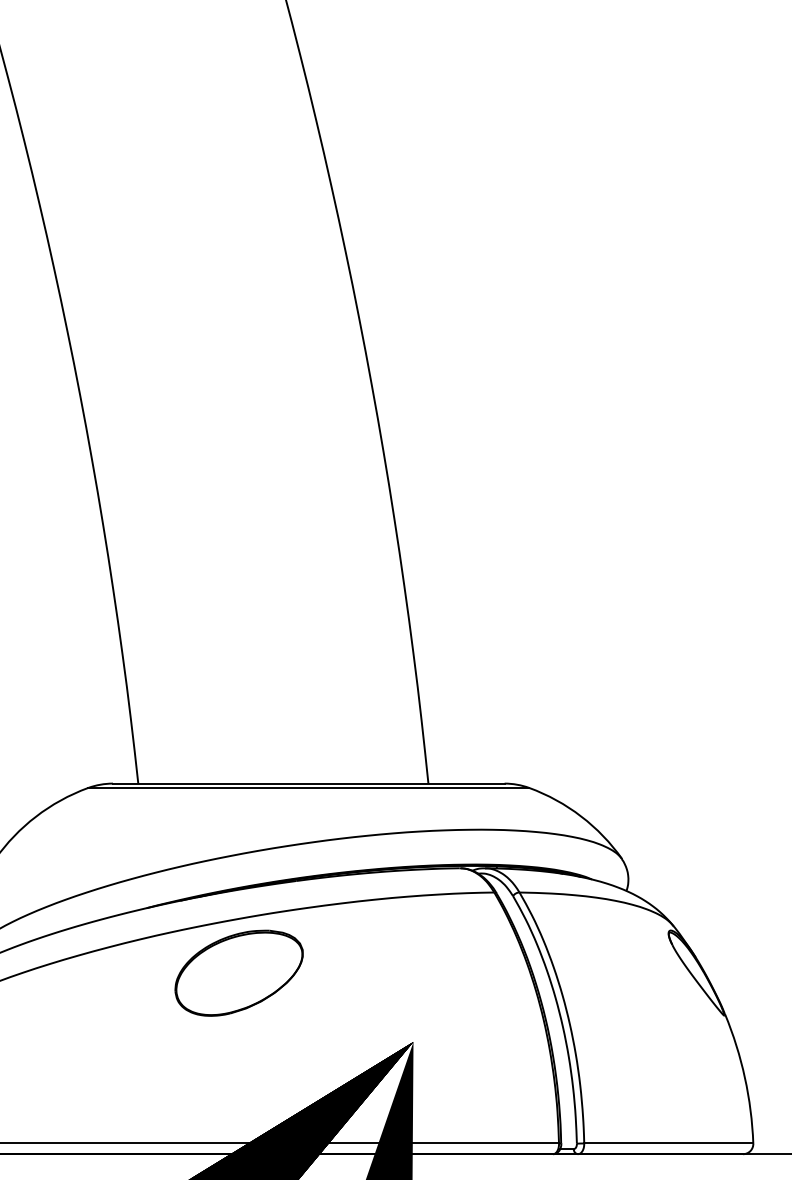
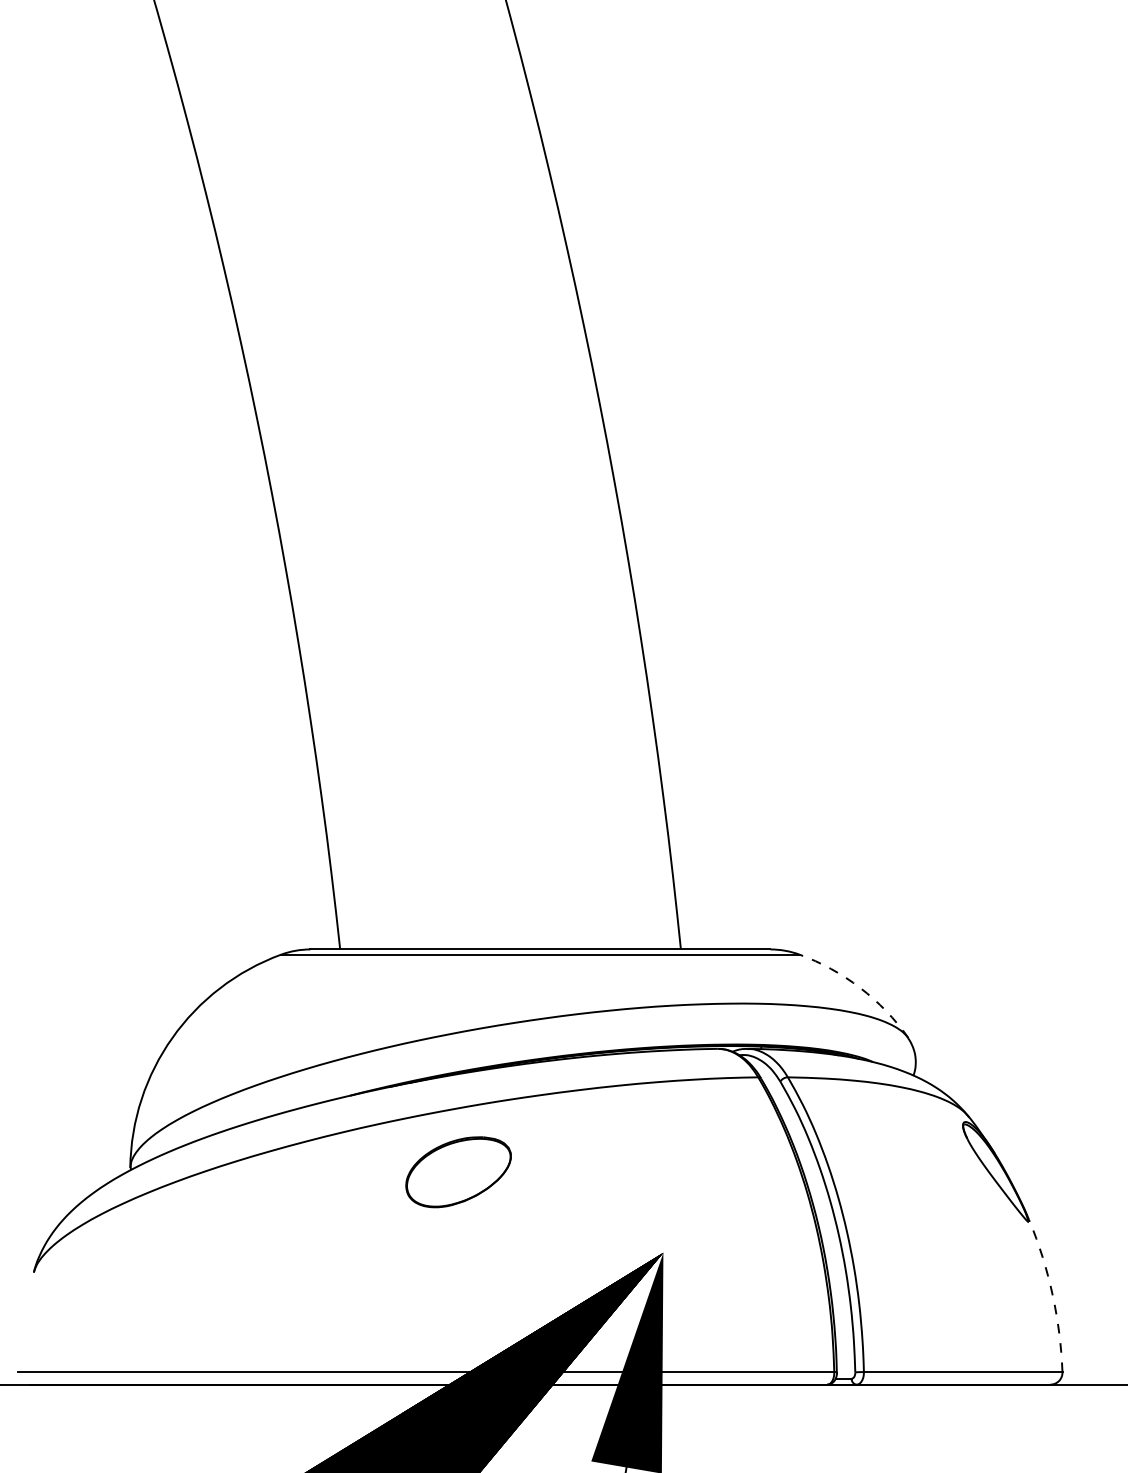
arc: (581, 816) -> (860, 987), solid -> dashed
part: (239, 973) -> (458, 1172), size x0.7
arc: (744, 1077) -> (1052, 1294), solid -> dashed

